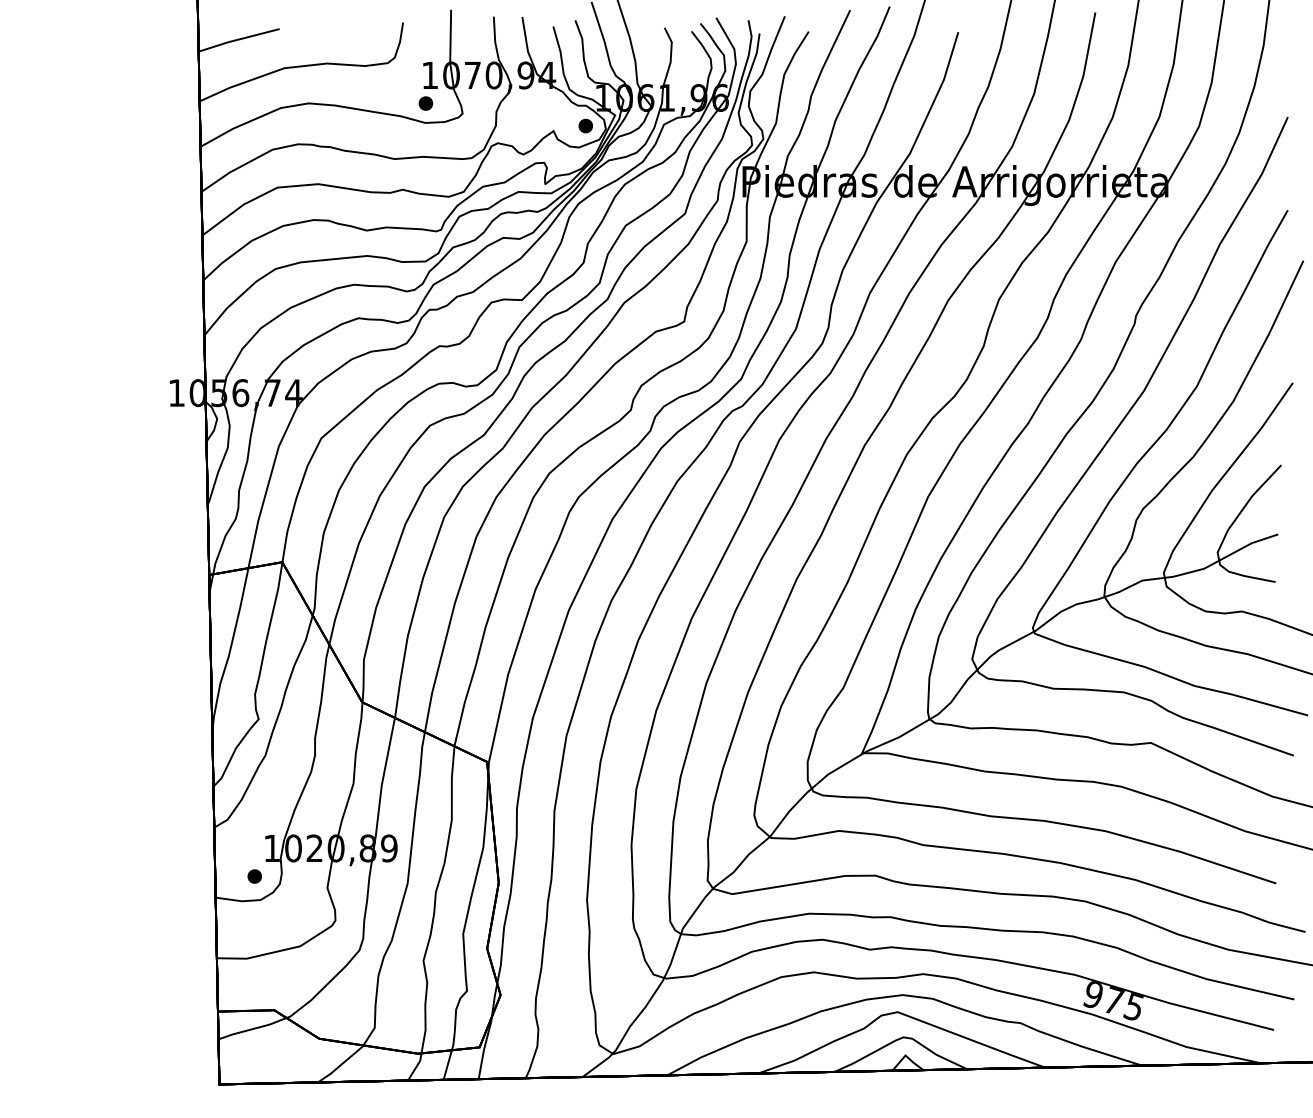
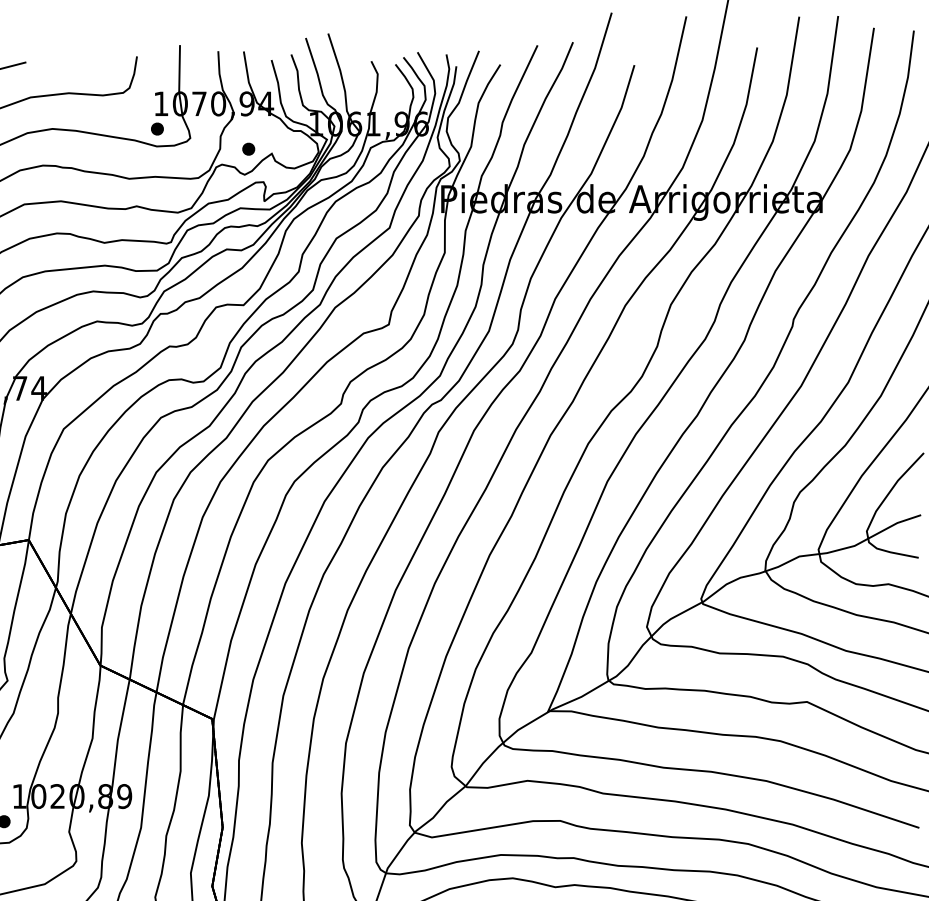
part: (585, 125) -> (248, 148), moved

